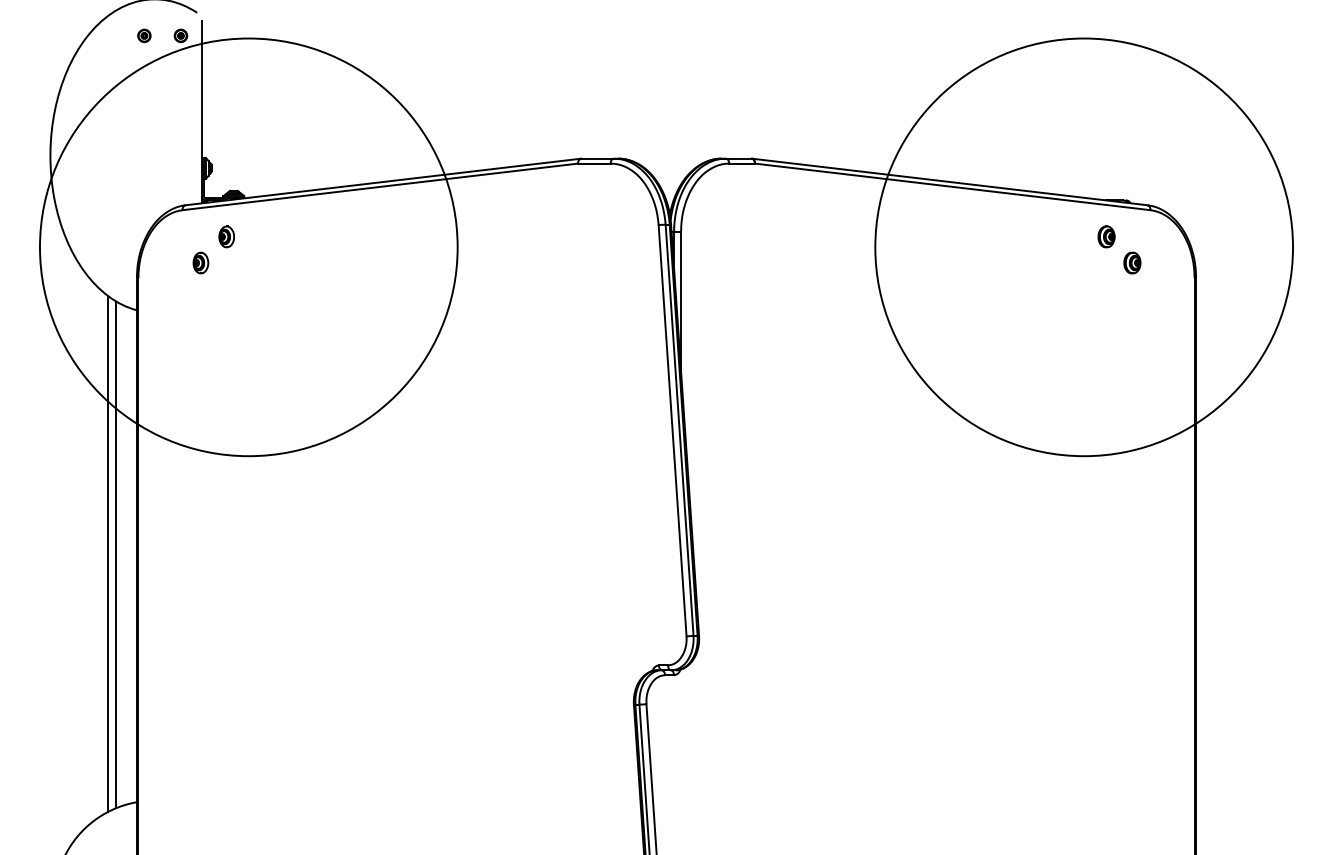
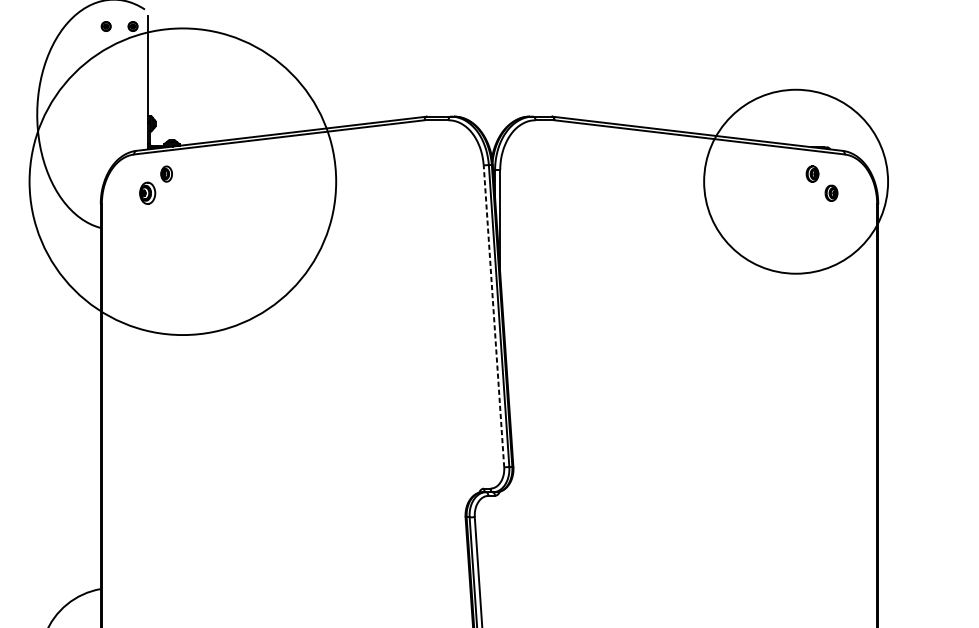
circle: (1084, 247) -> (796, 181), size x0.6
part: (200, 262) -> (147, 192), size x1.4
line: (672, 430) -> (493, 316), solid -> dashed
line: (107, 553) -> (79, 406), removed
line: (116, 554) -> (85, 407), removed

